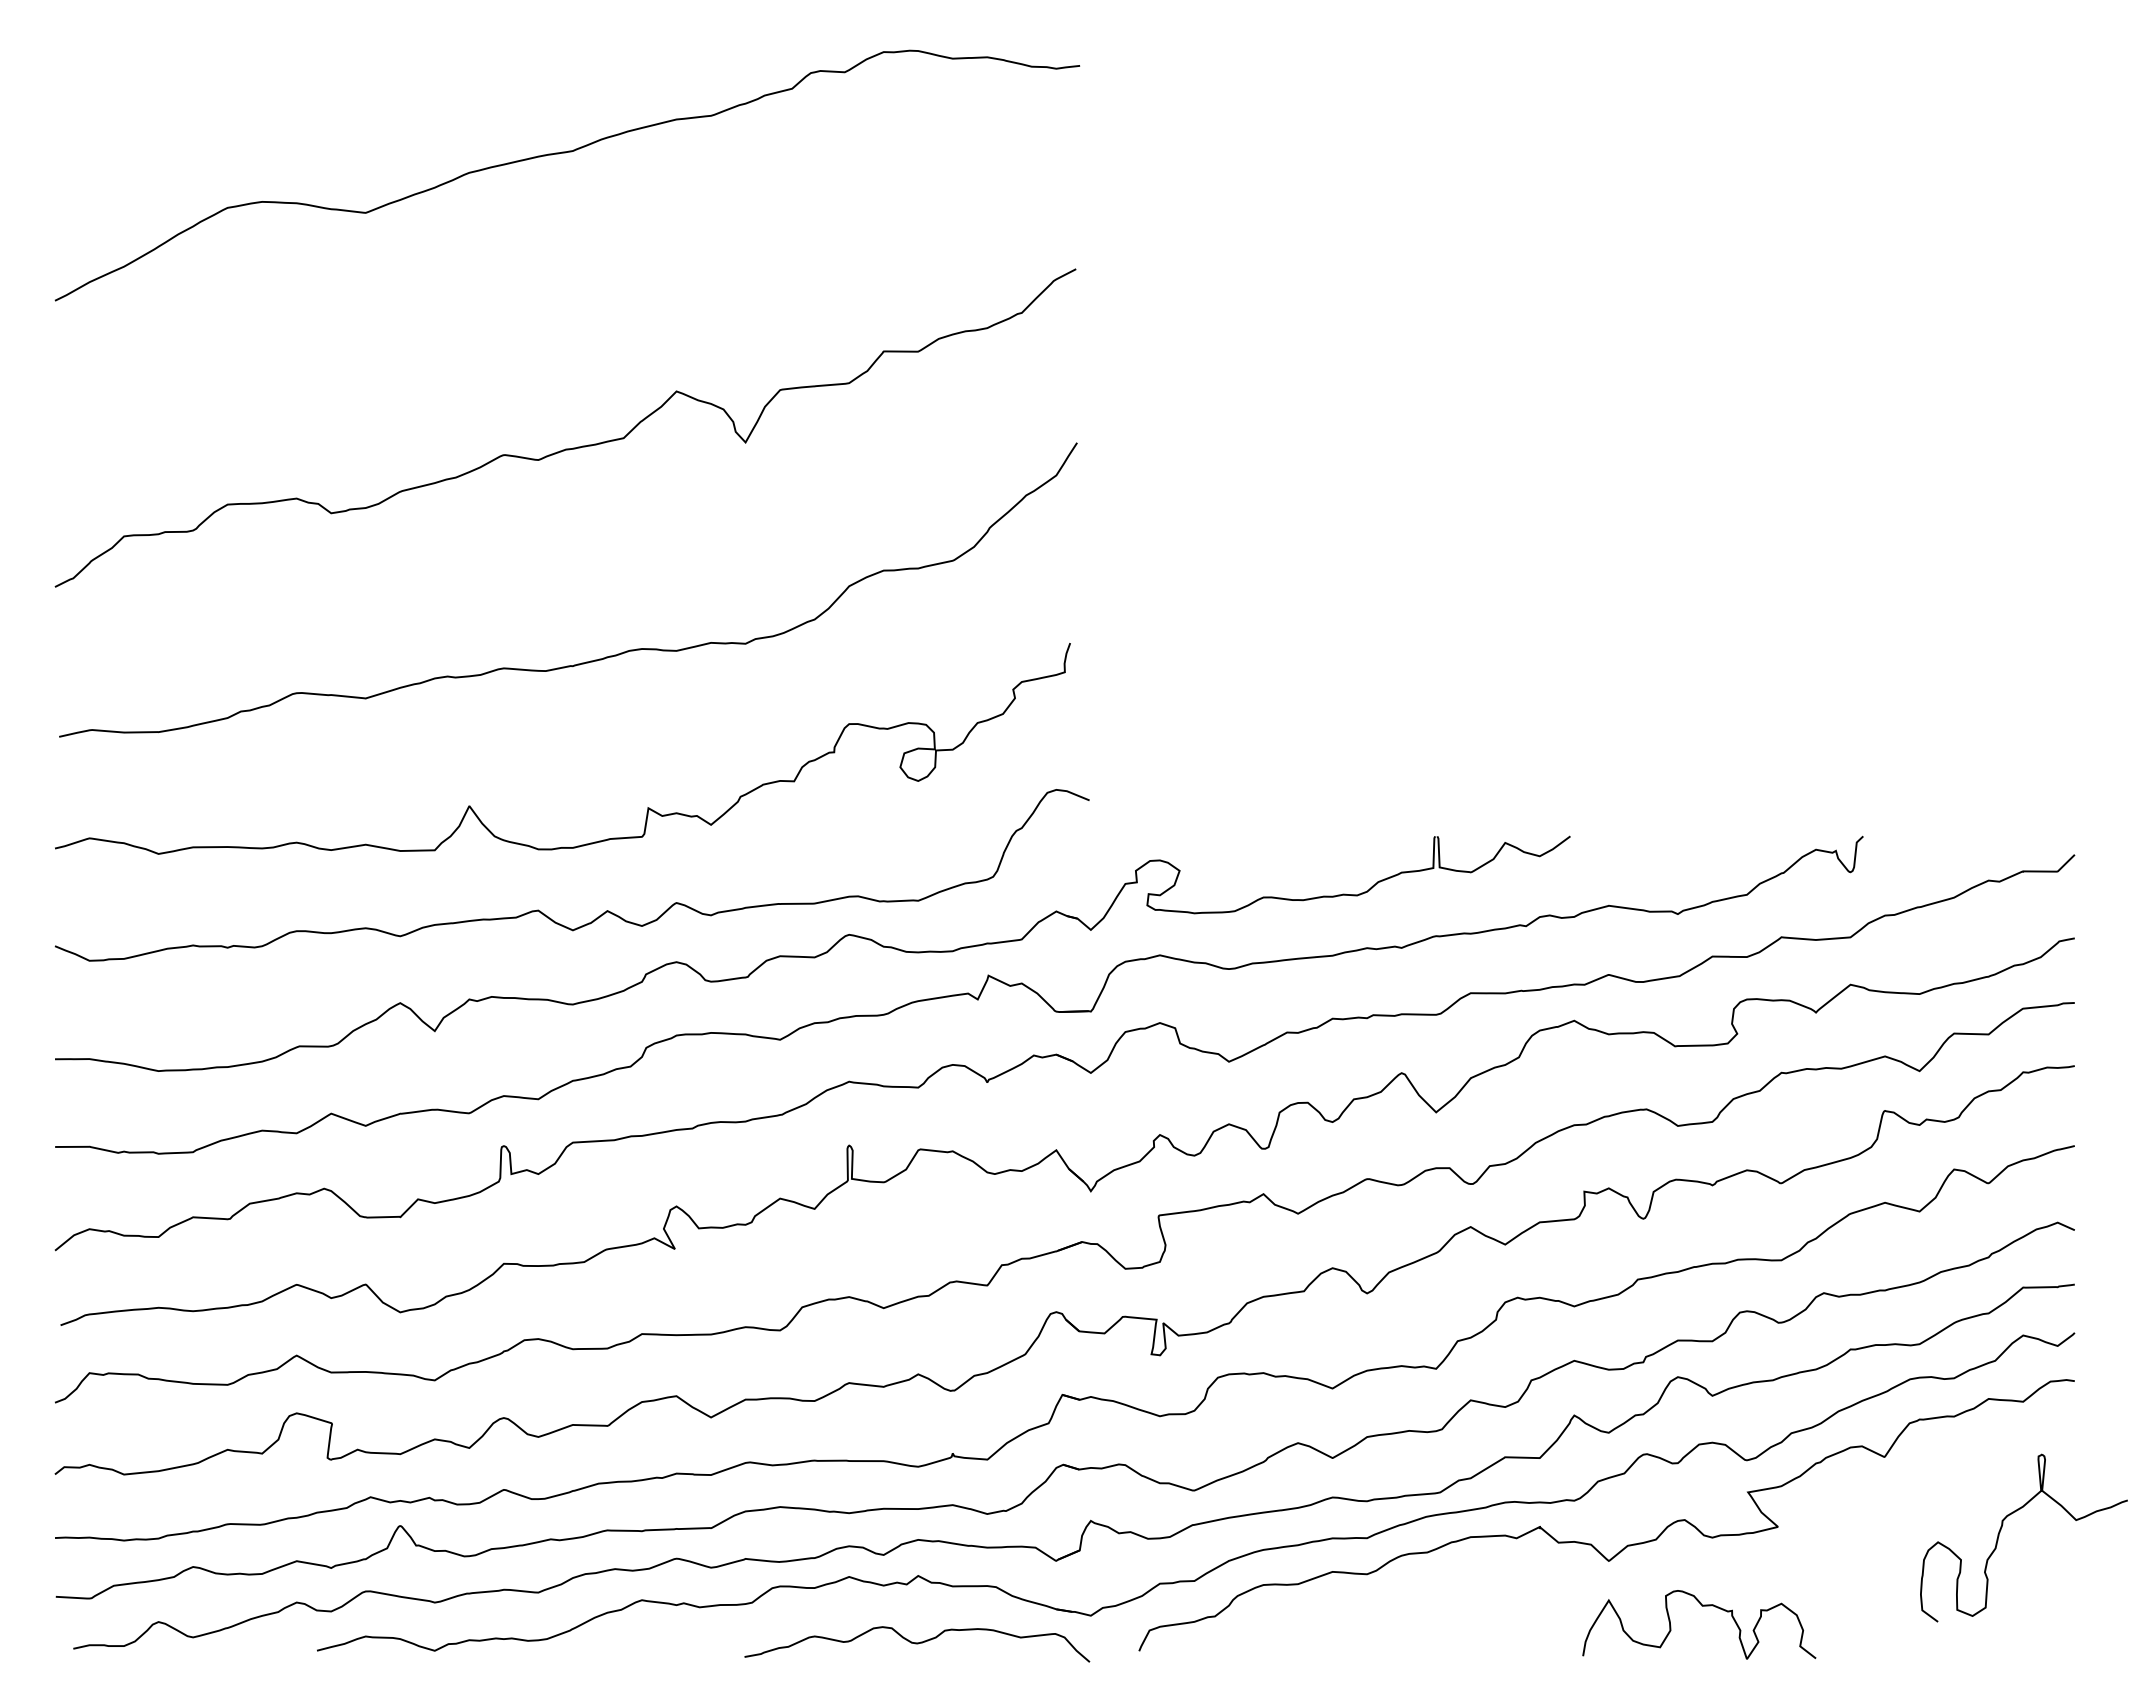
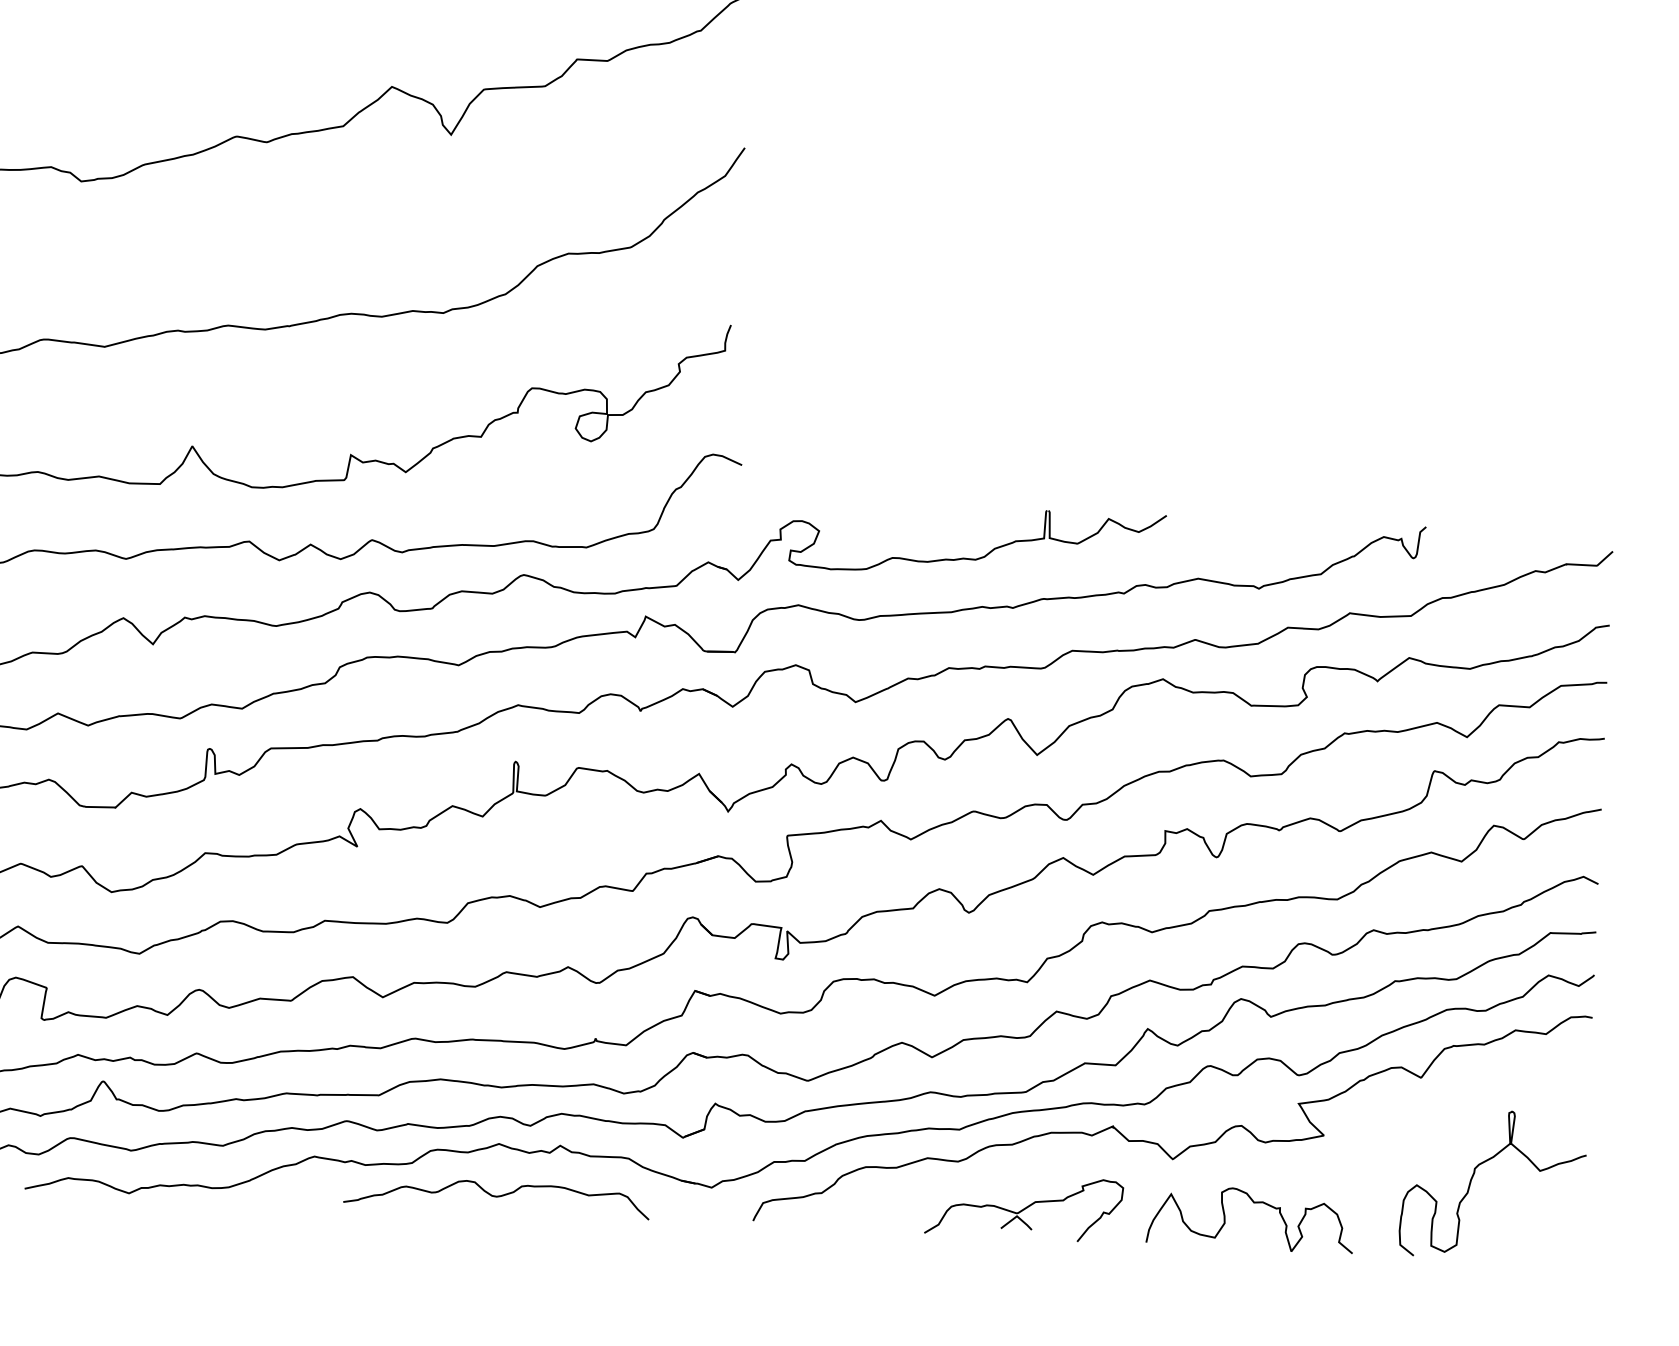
curve: (2001, 1530) -> (1473, 1177), moved
part: (1443, 1622) -> (1023, 1207), added
curve: (917, 1644) -> (496, 1197), moved

